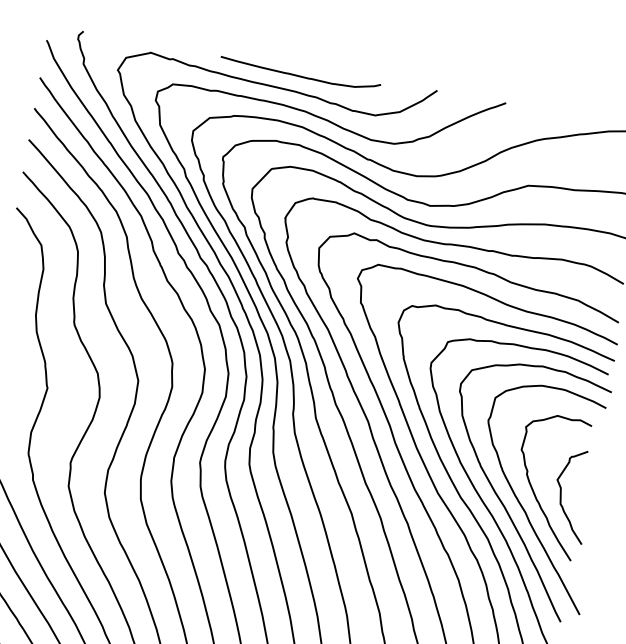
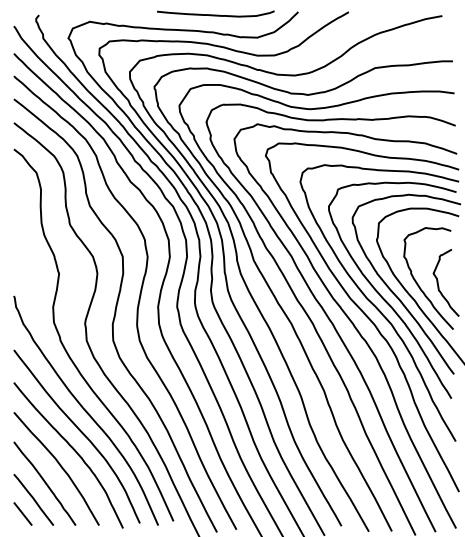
curve: (299, 74) -> (215, 14), moved

